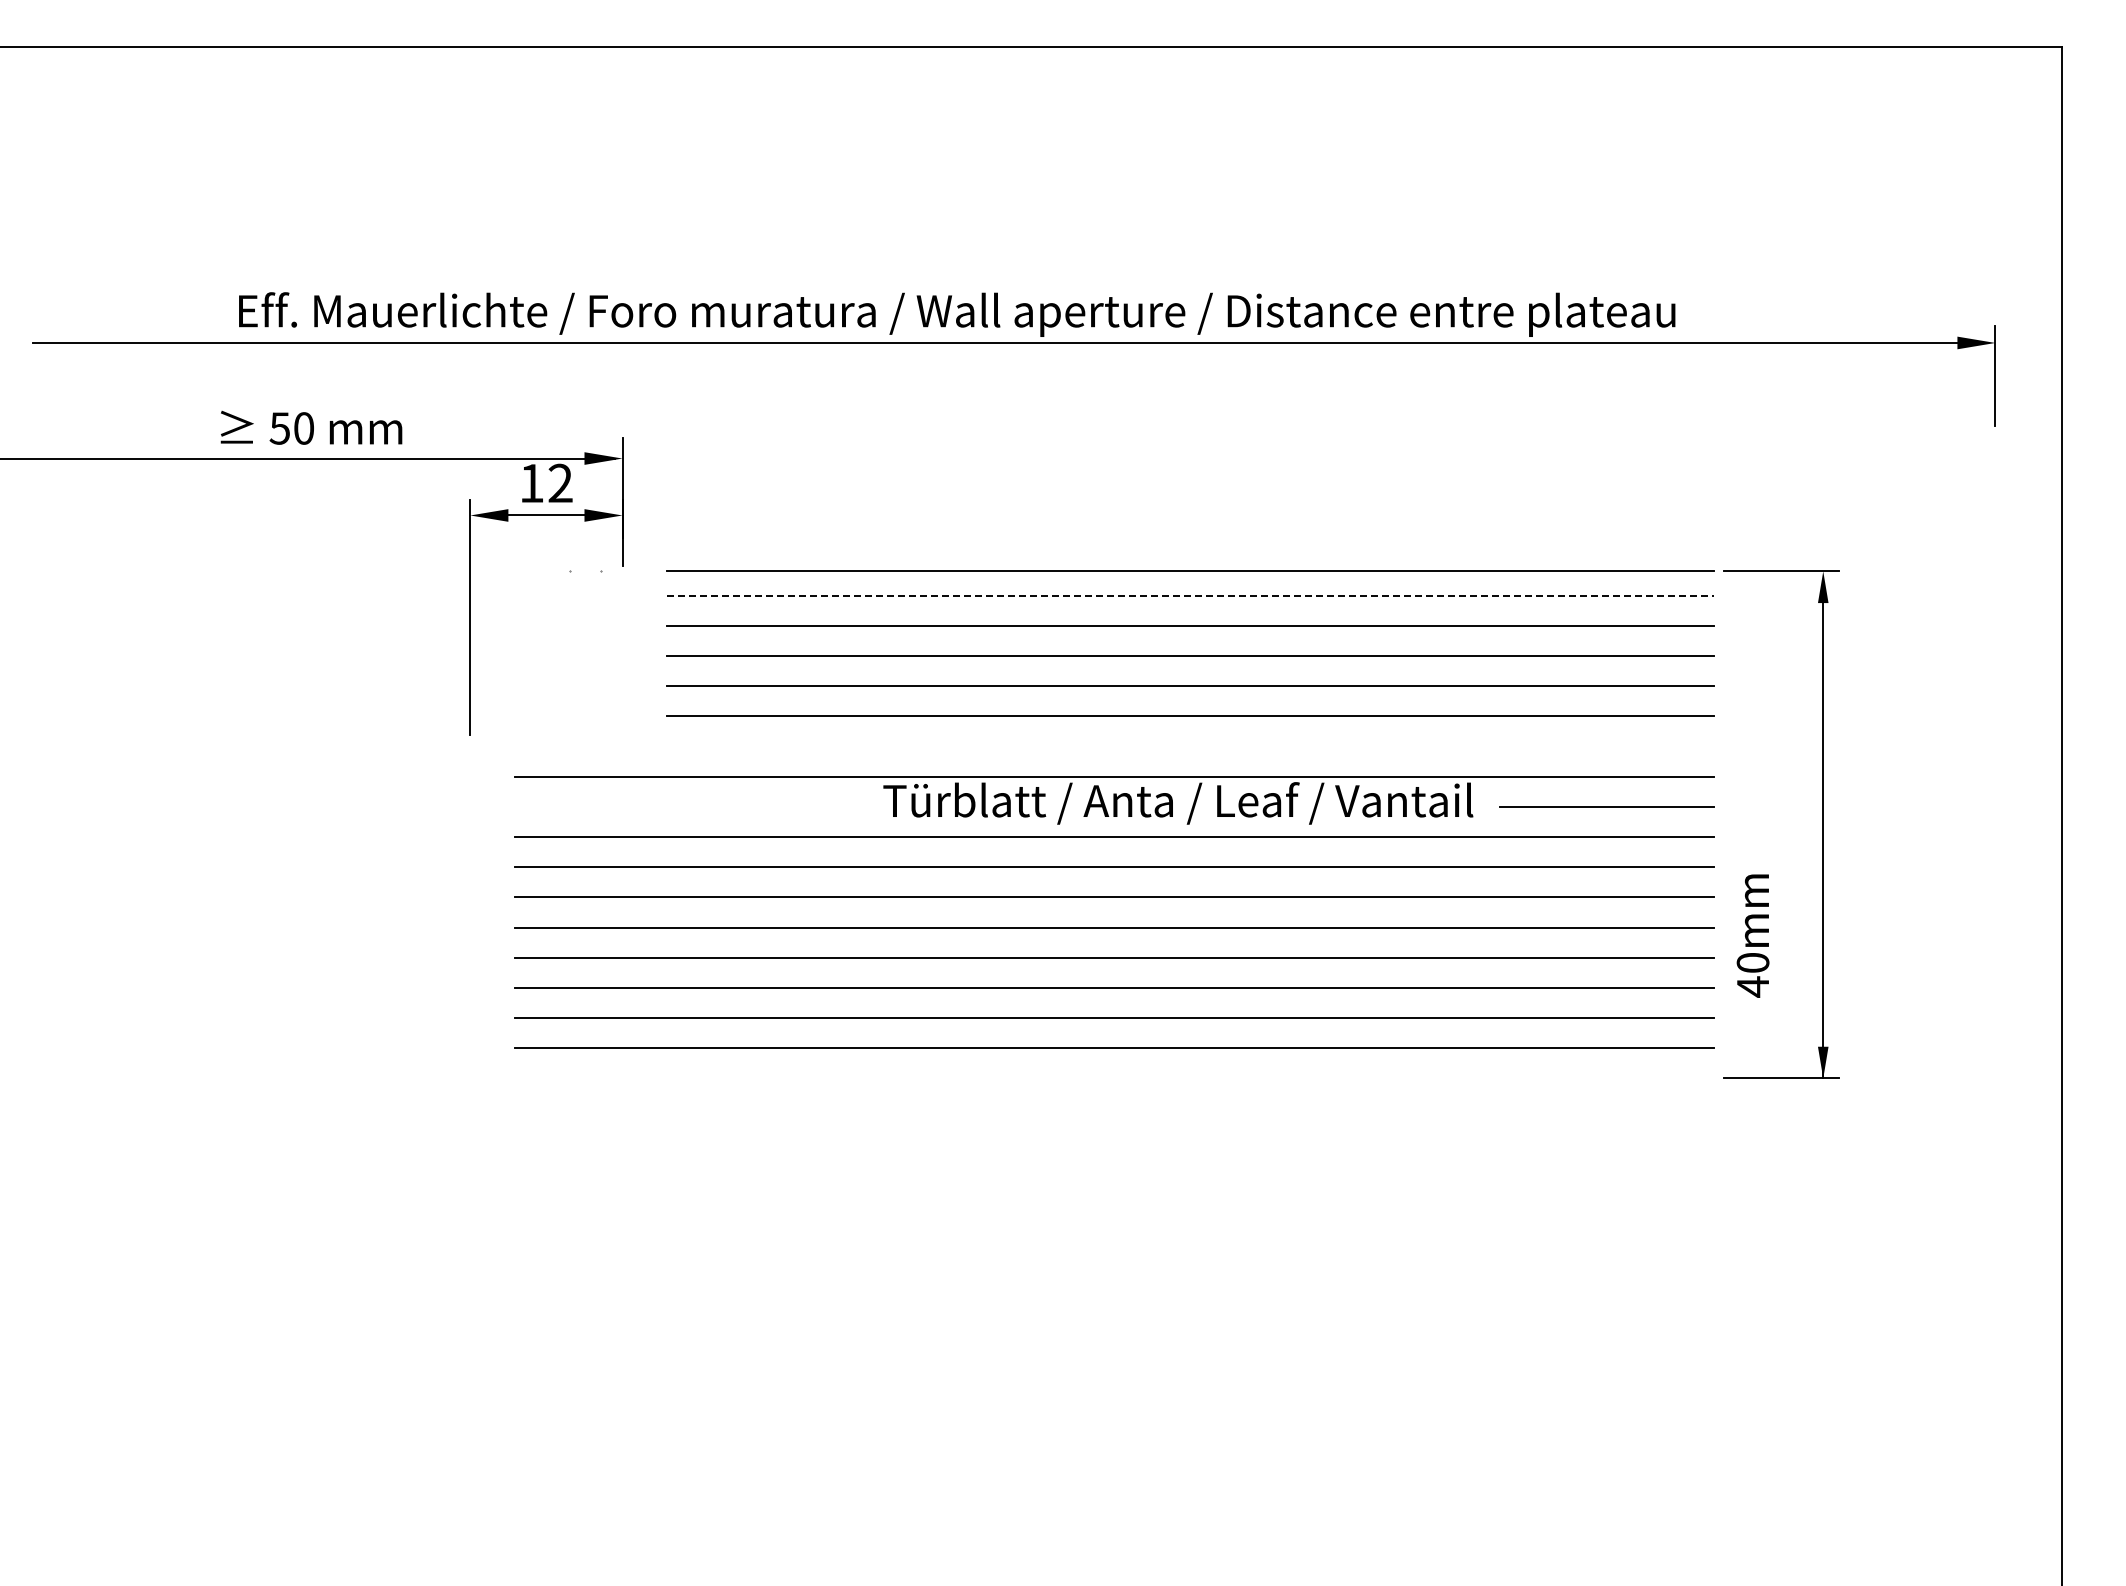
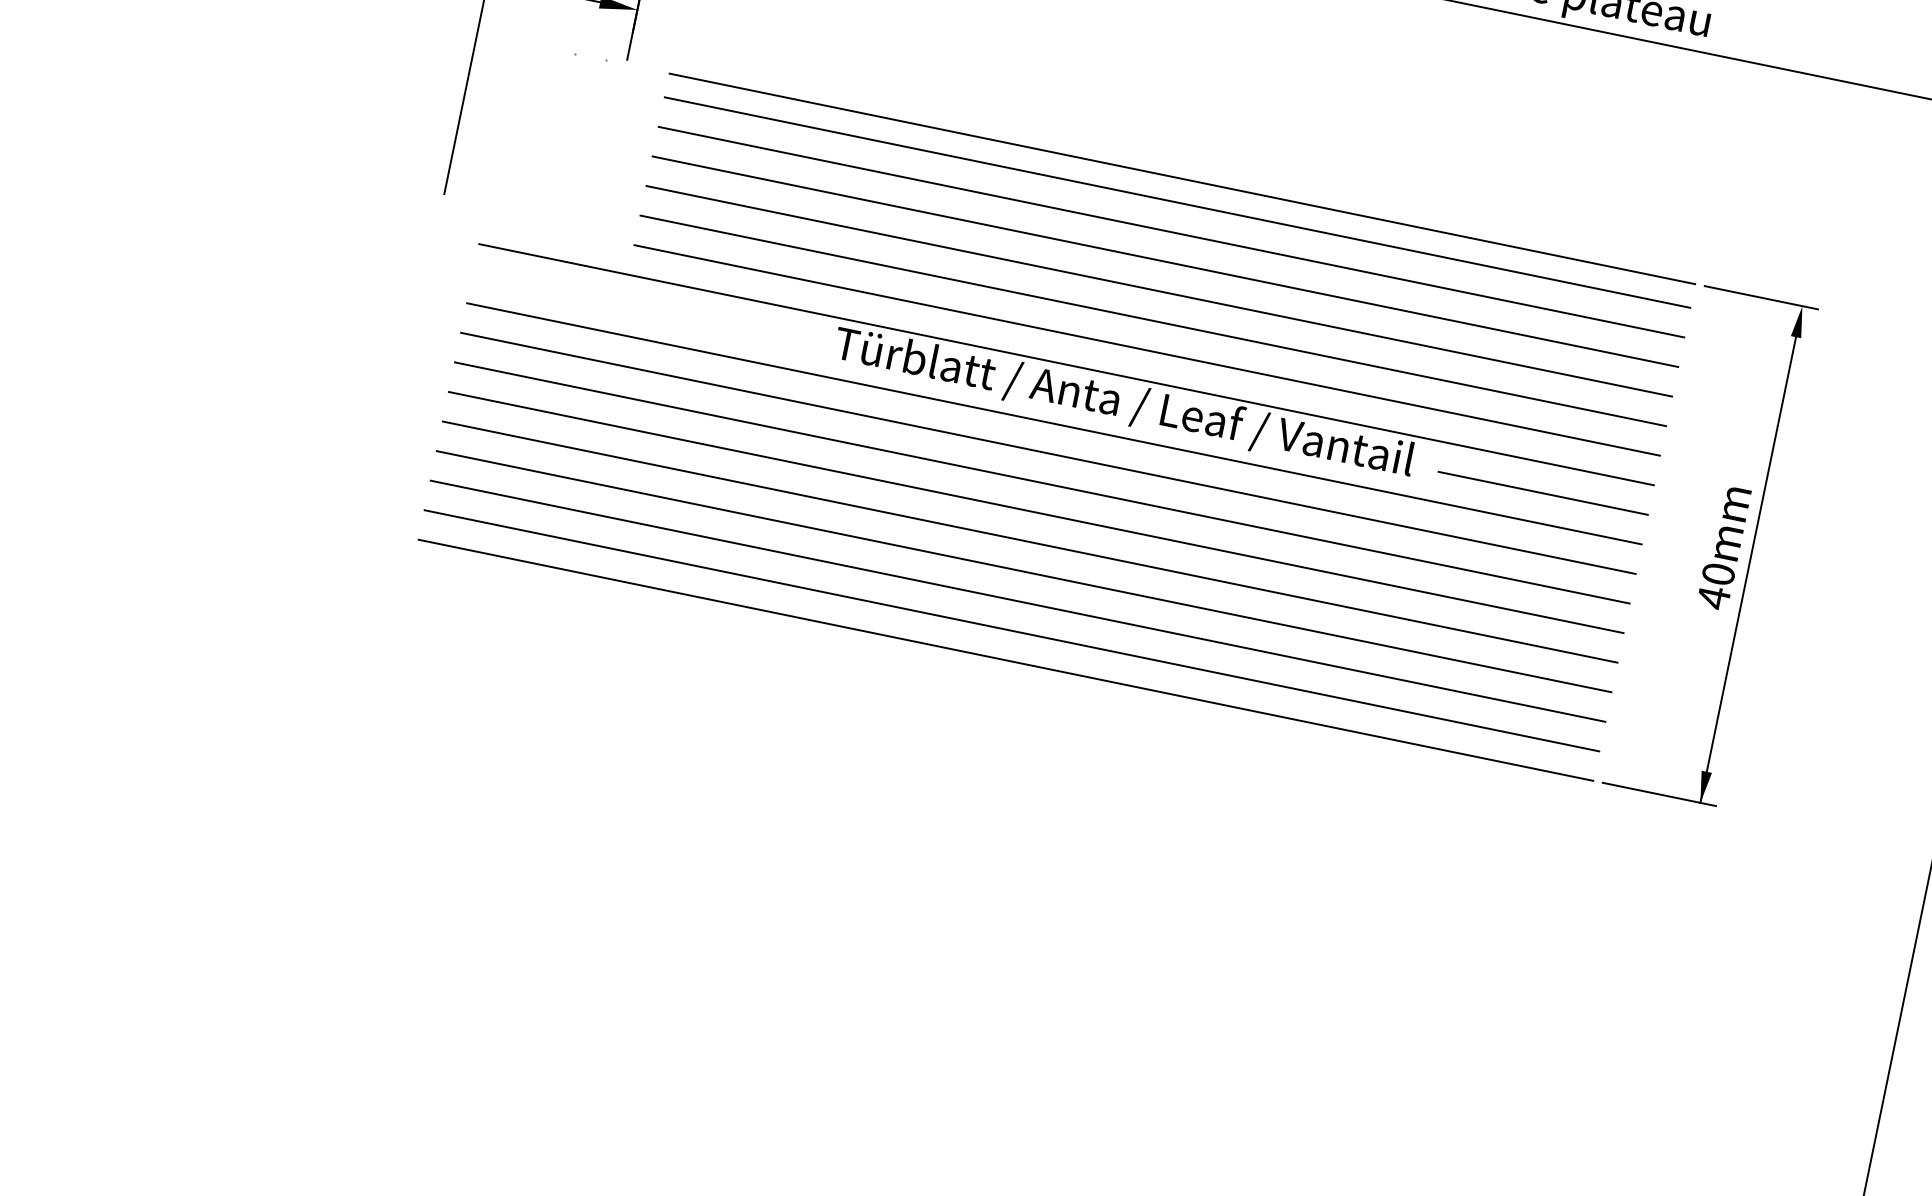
line: (1190, 595) -> (1177, 202), dashed -> solid
line: (1189, 746) -> (1146, 350), added
text: (1752, 935) -> (1723, 547), moved
line: (1113, 1078) -> (1005, 660), added

